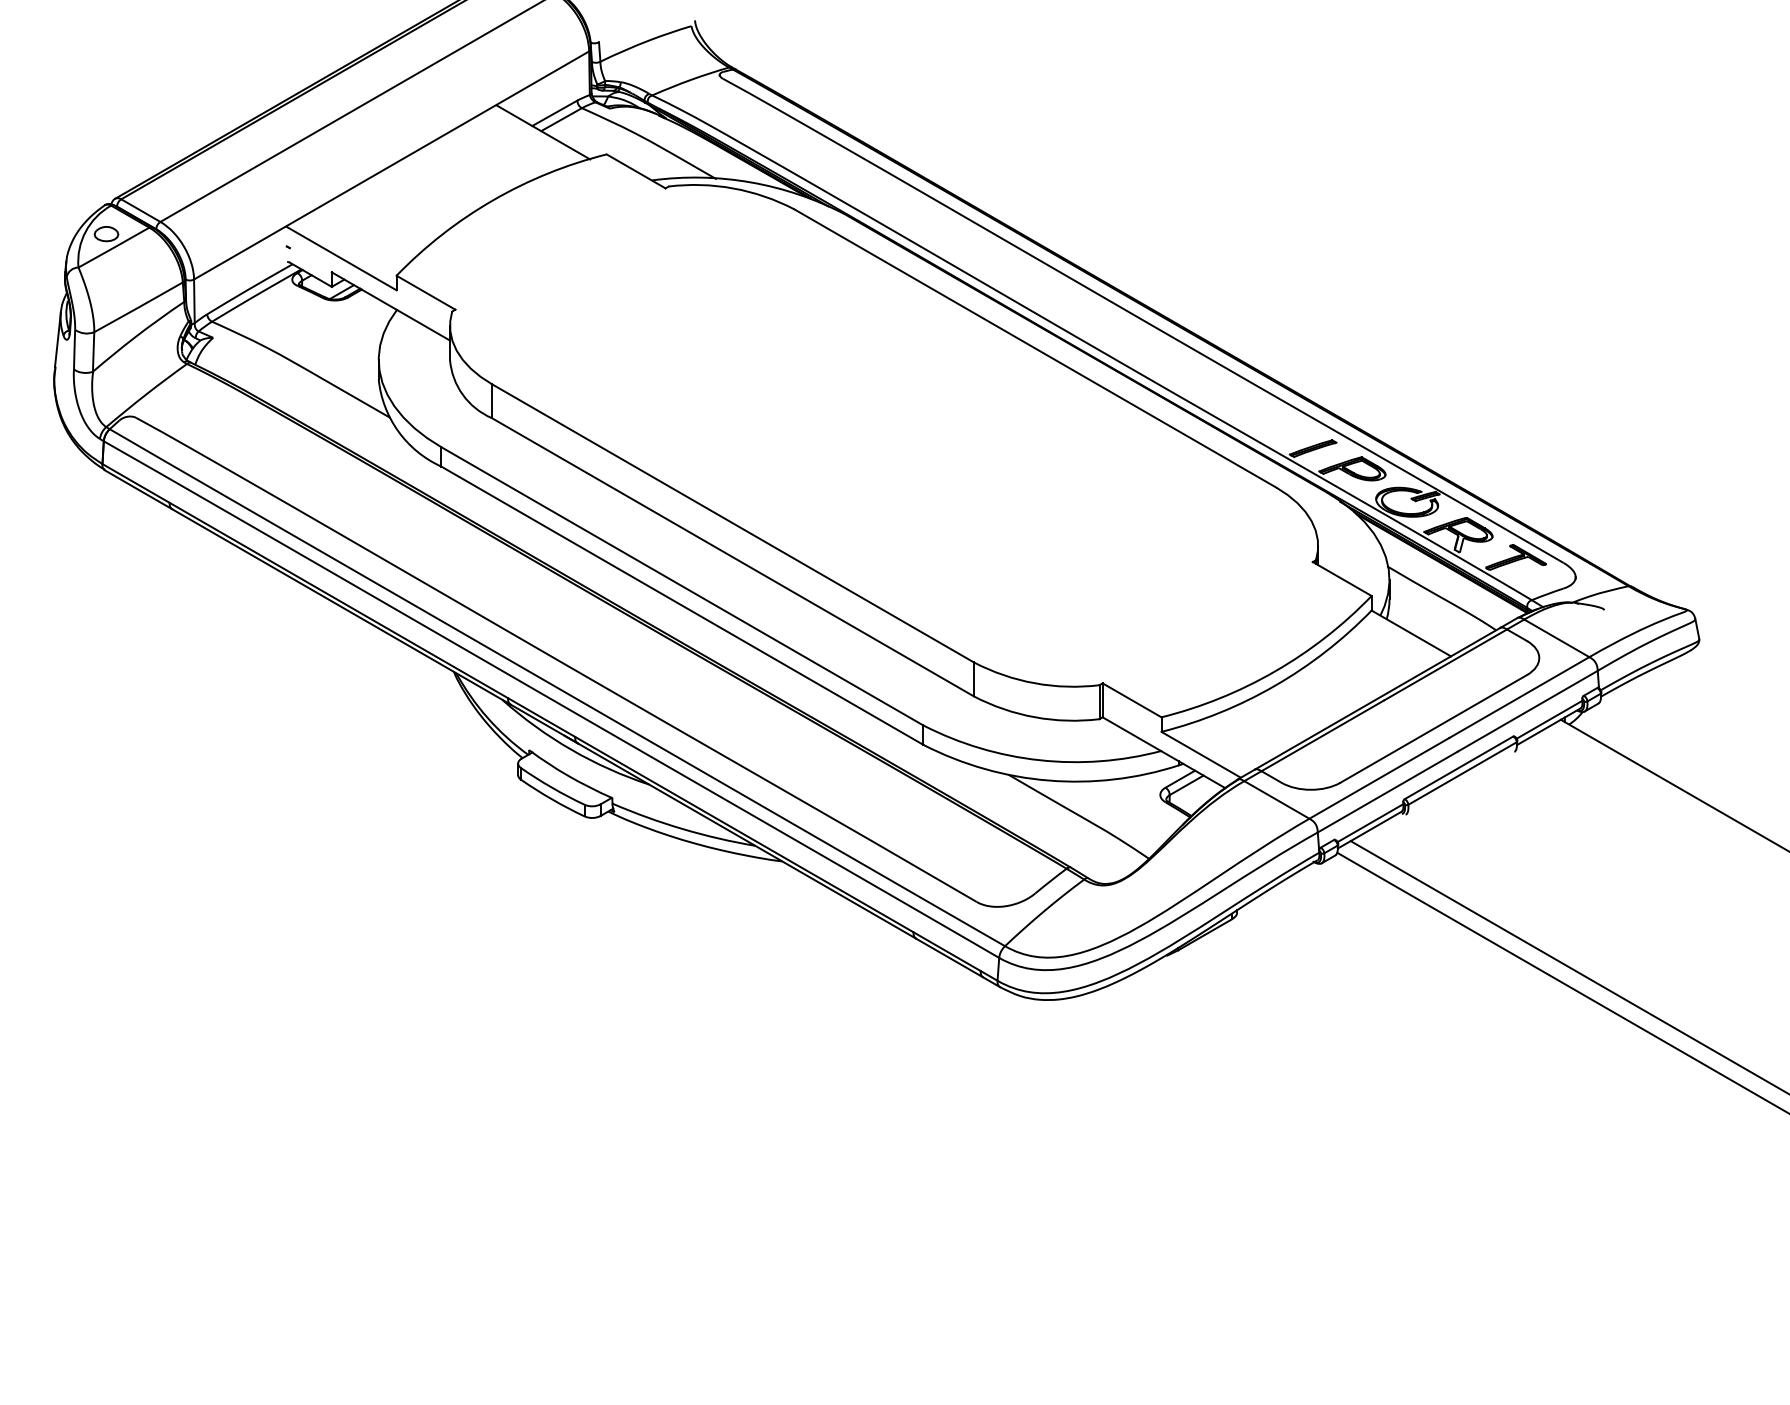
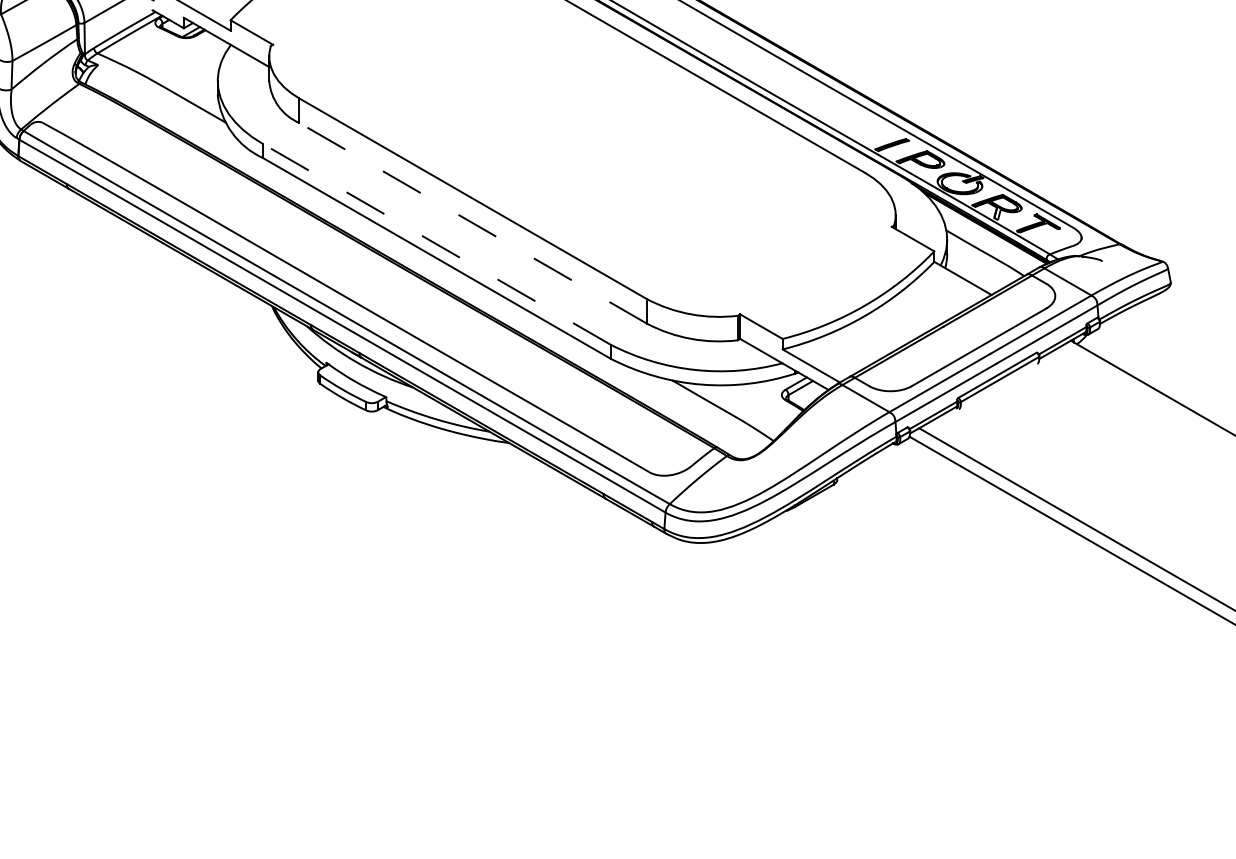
line: (732, 556) -> (473, 222), solid -> dashed
line: (681, 586) -> (436, 244), solid -> dashed

